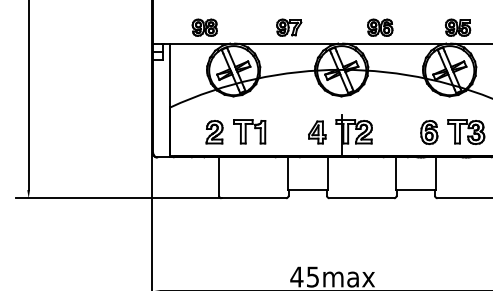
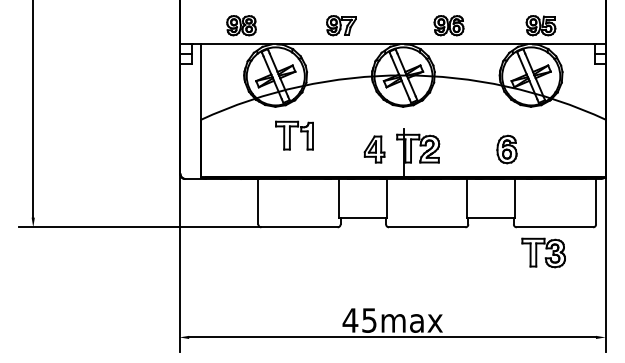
part: (214, 131) -> (252, 148), removed
part: (249, 131) -> (294, 135), moved
part: (466, 131) -> (543, 252), moved

